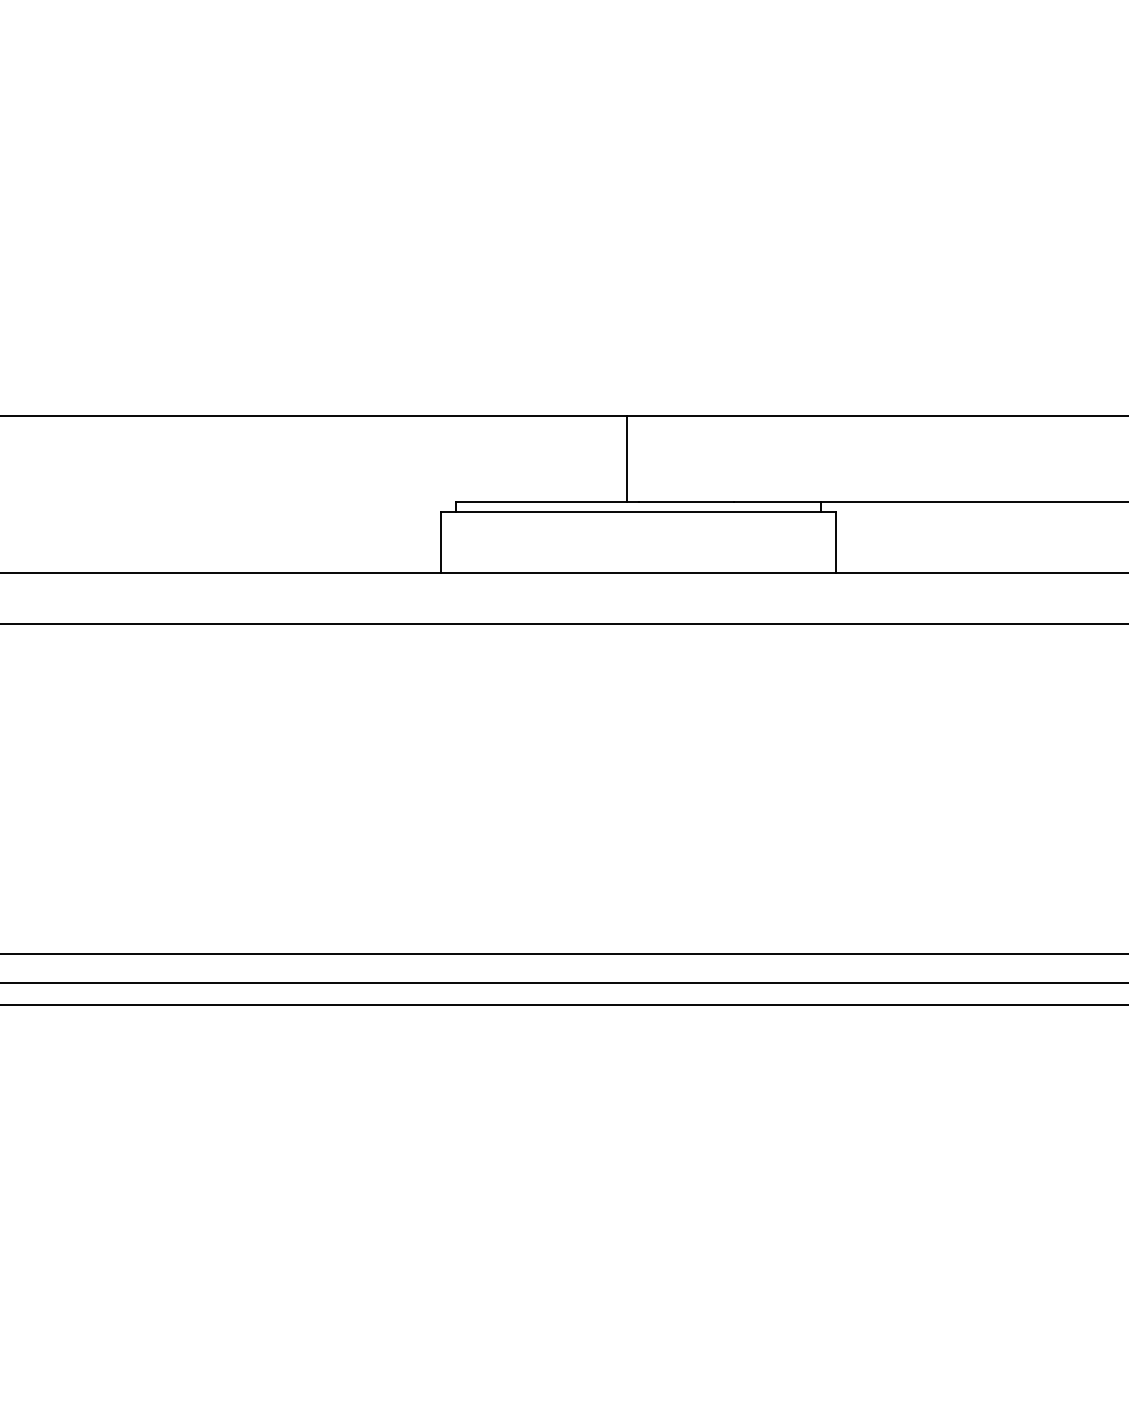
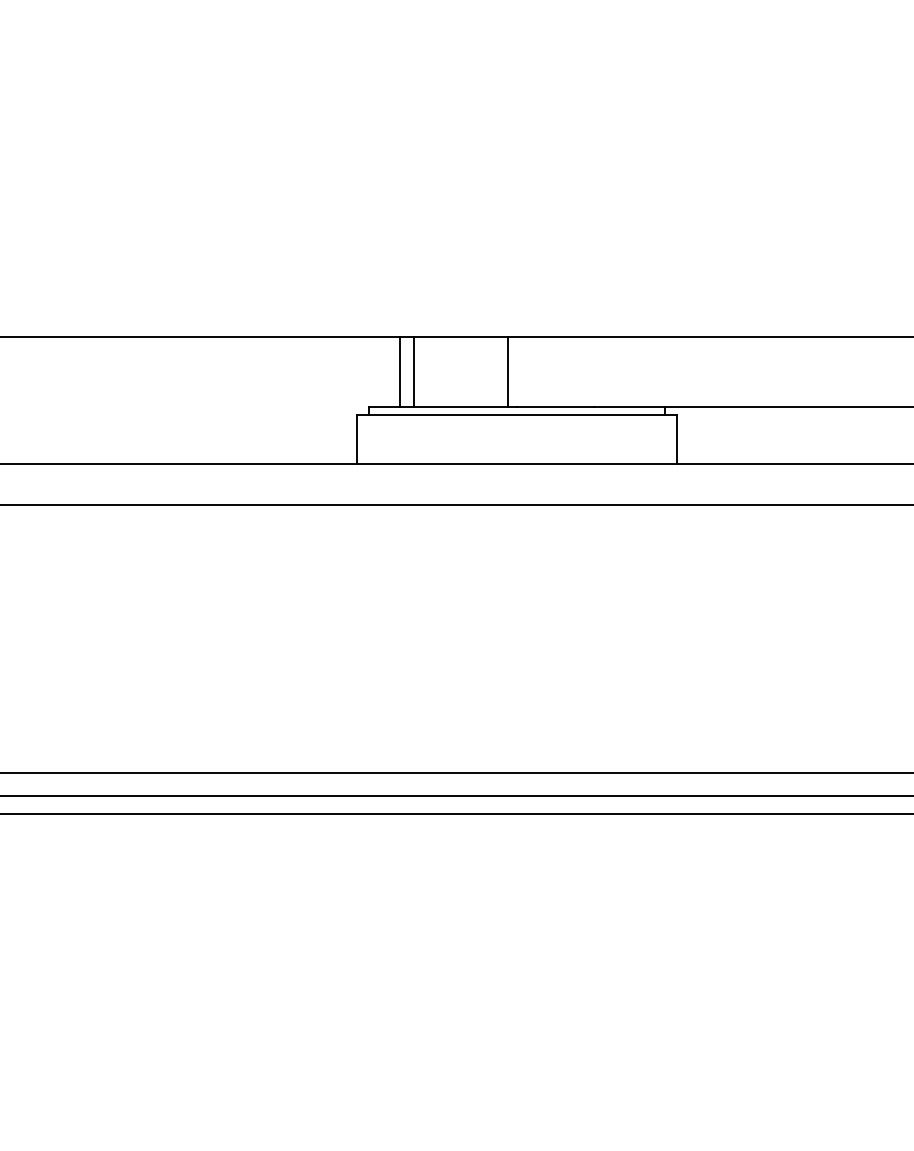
line: (494, 459) -> (400, 372), added
line: (511, 459) -> (414, 372), added

